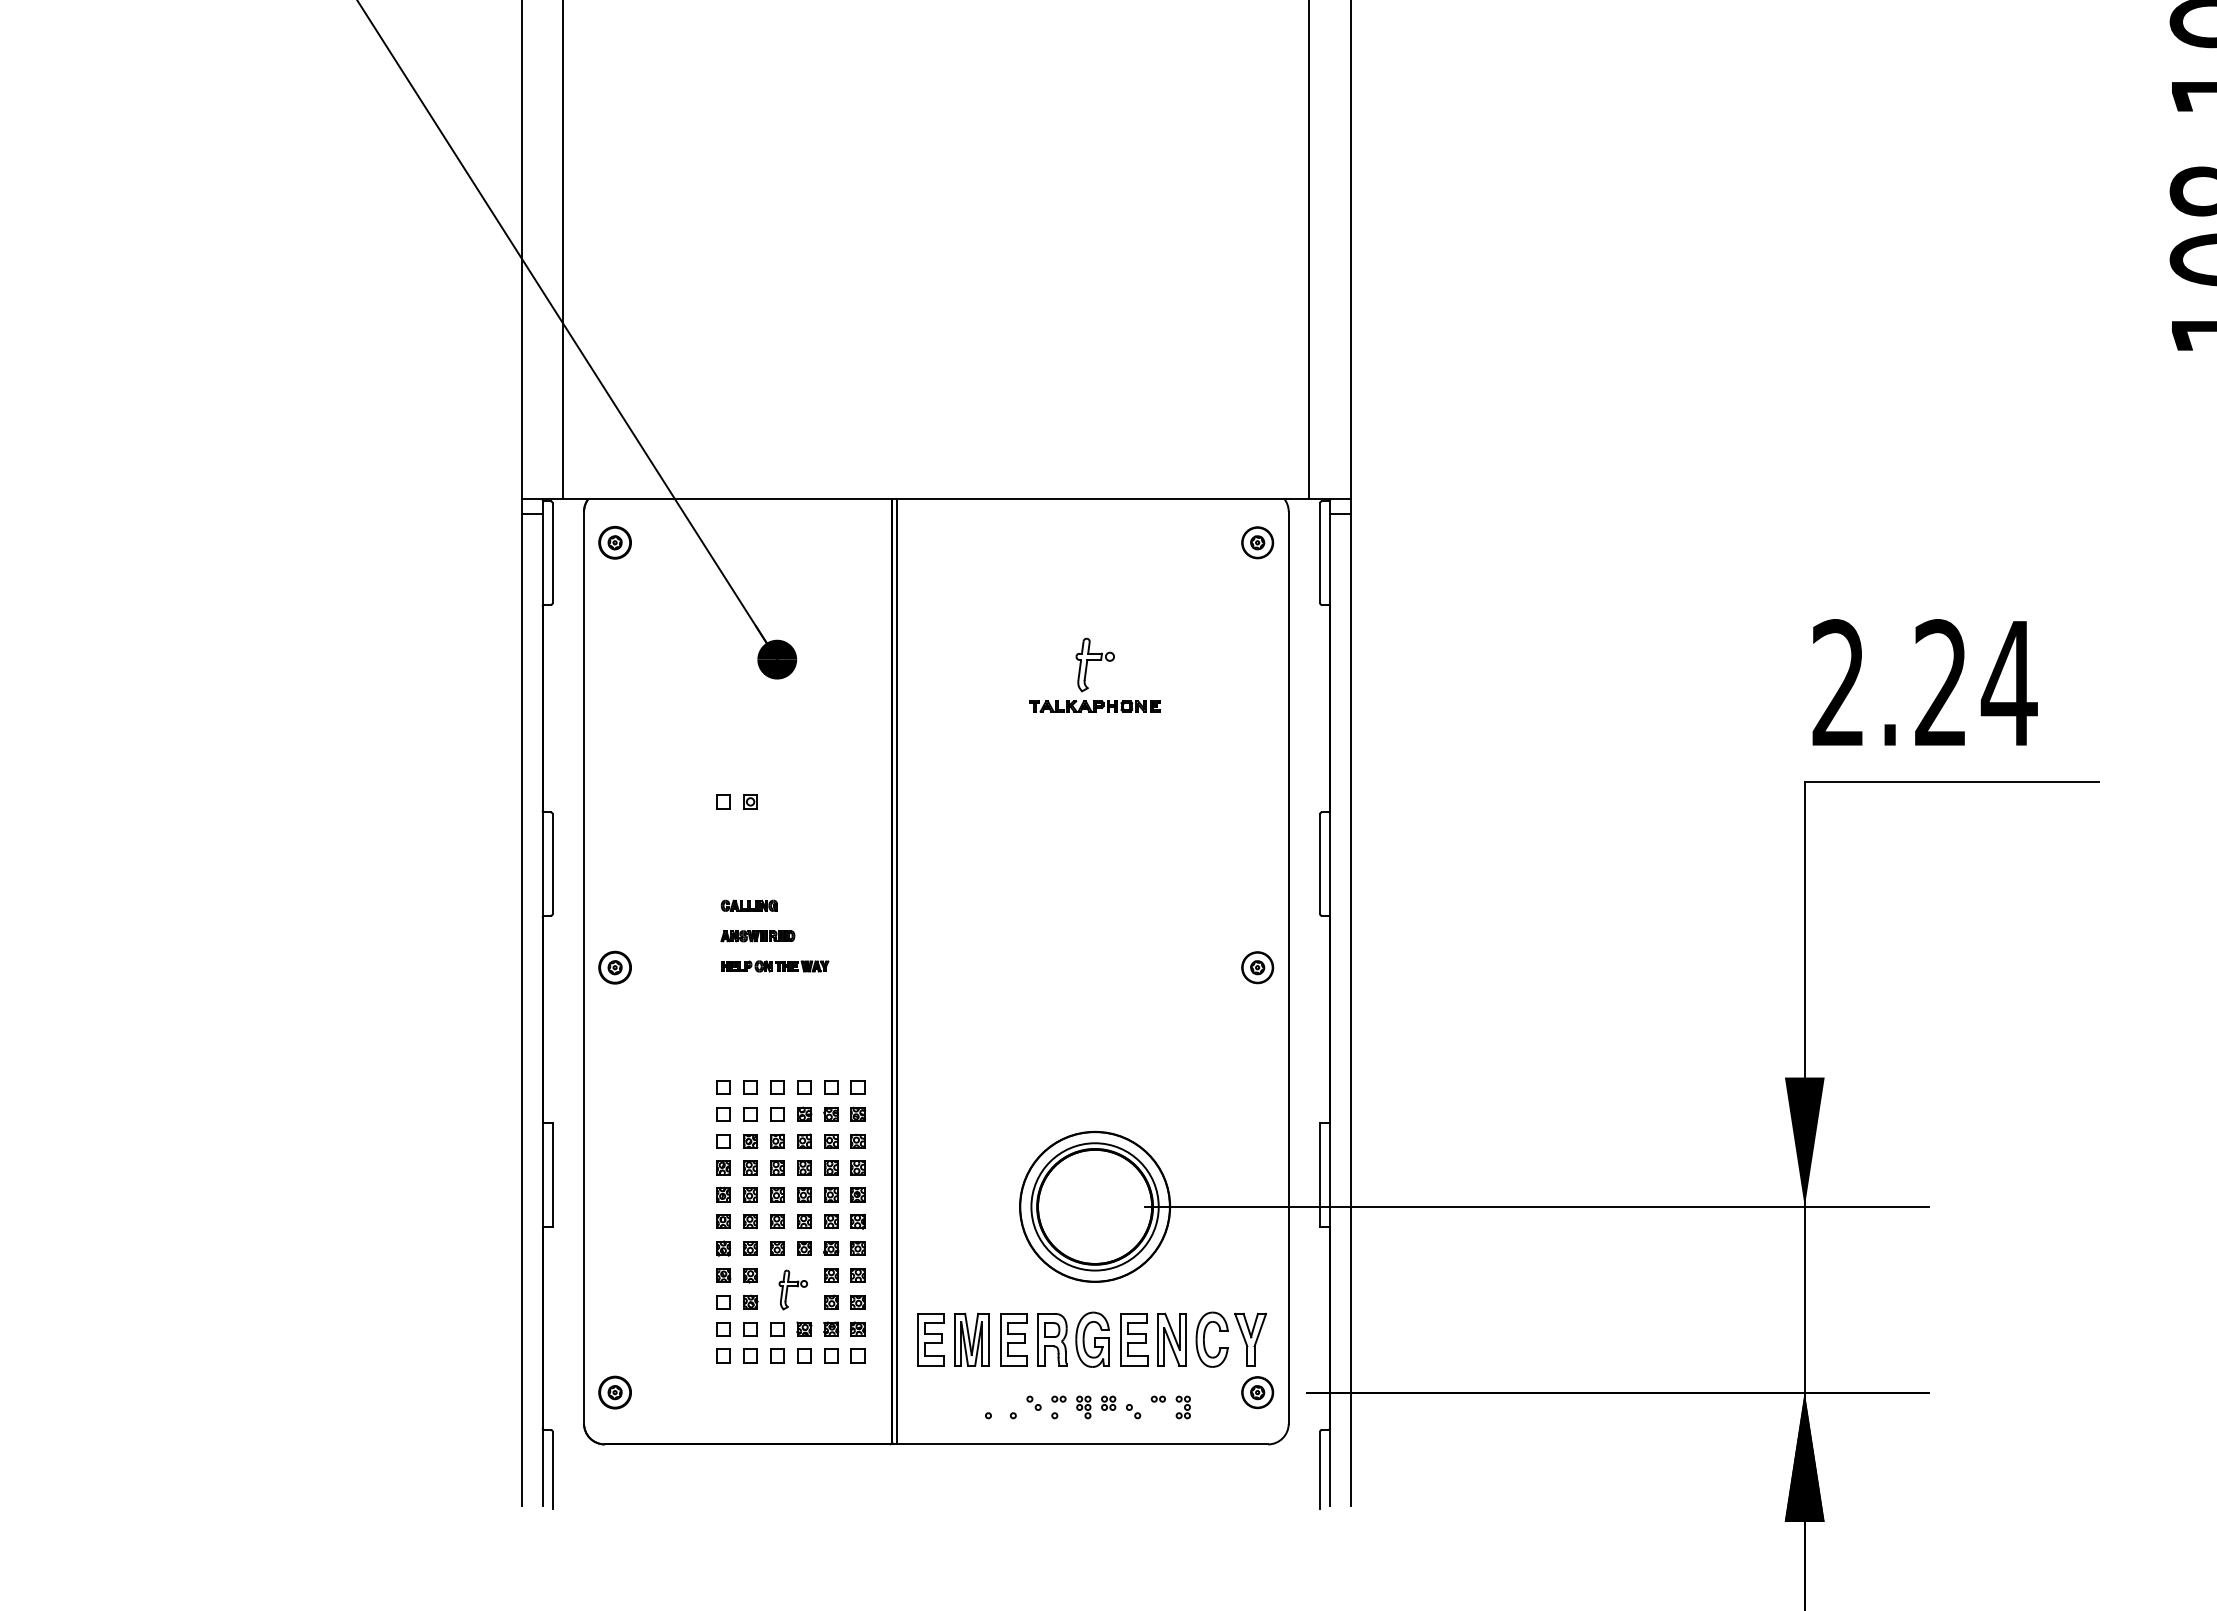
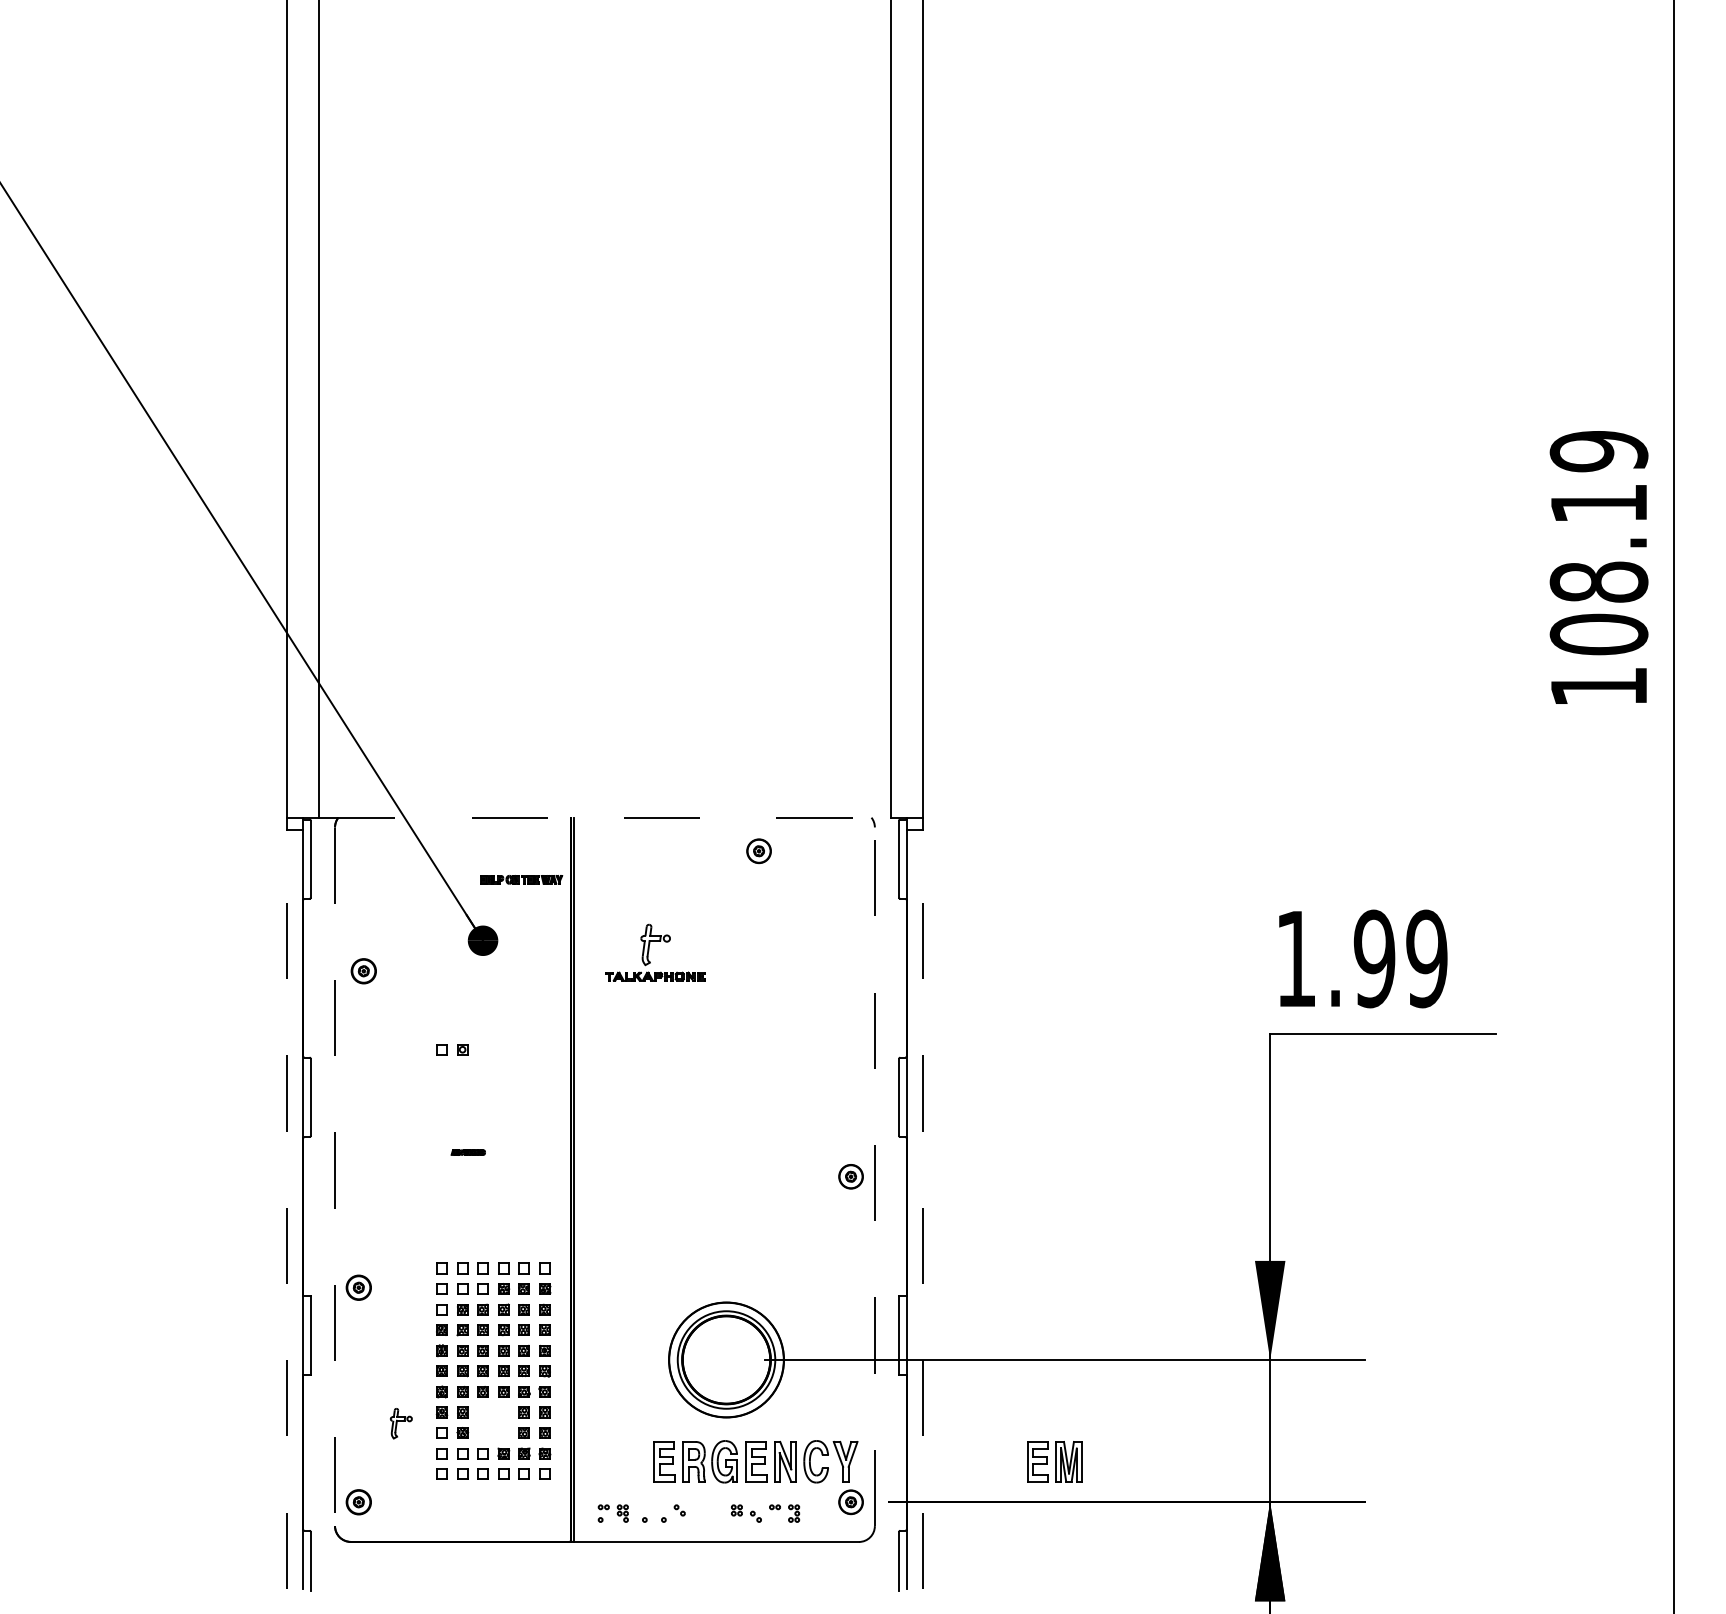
line: (935, 498) -> (604, 817), solid -> dashed
part: (614, 543) -> (363, 971), moved
part: (1256, 543) -> (758, 851), moved
part: (1087, 673) -> (649, 951), moved
text: (1925, 682) -> (1362, 958), 2.24 -> 1.99
part: (749, 906) -> (461, 1129), removed
part: (758, 936) -> (468, 1152), size x0.6
part: (775, 966) -> (521, 879), moved
part: (614, 967) -> (358, 1287), moved
line: (1288, 967) -> (874, 1176), solid -> dashed
line: (584, 968) -> (335, 1177), solid -> dashed
line: (521, 1010) -> (287, 1209), solid -> dashed
line: (1350, 1010) -> (922, 1209), solid -> dashed
part: (793, 1289) -> (401, 1423), moved
part: (952, 1339) -> (1054, 1461), moved
part: (1070, 1407) -> (612, 1513), moved

